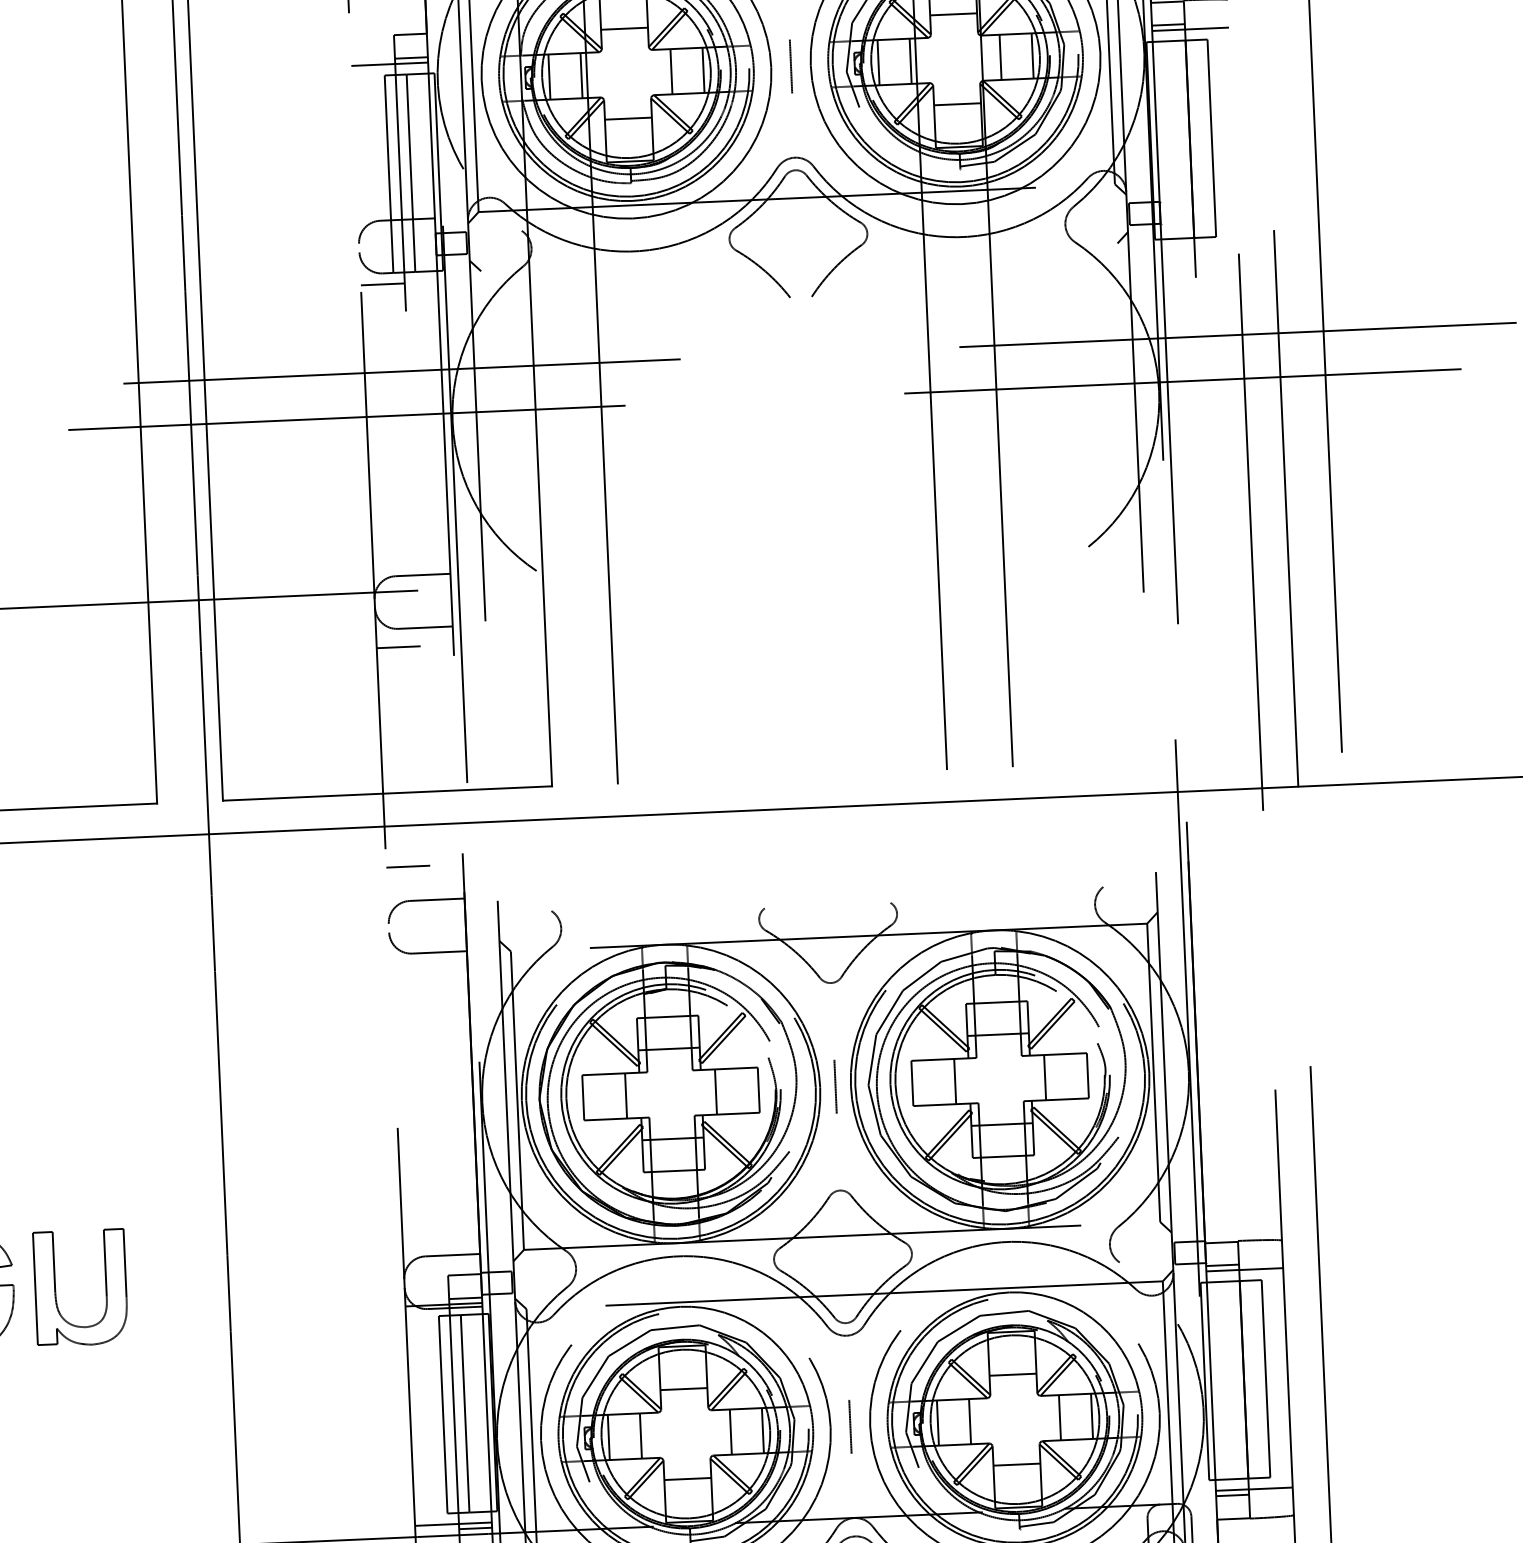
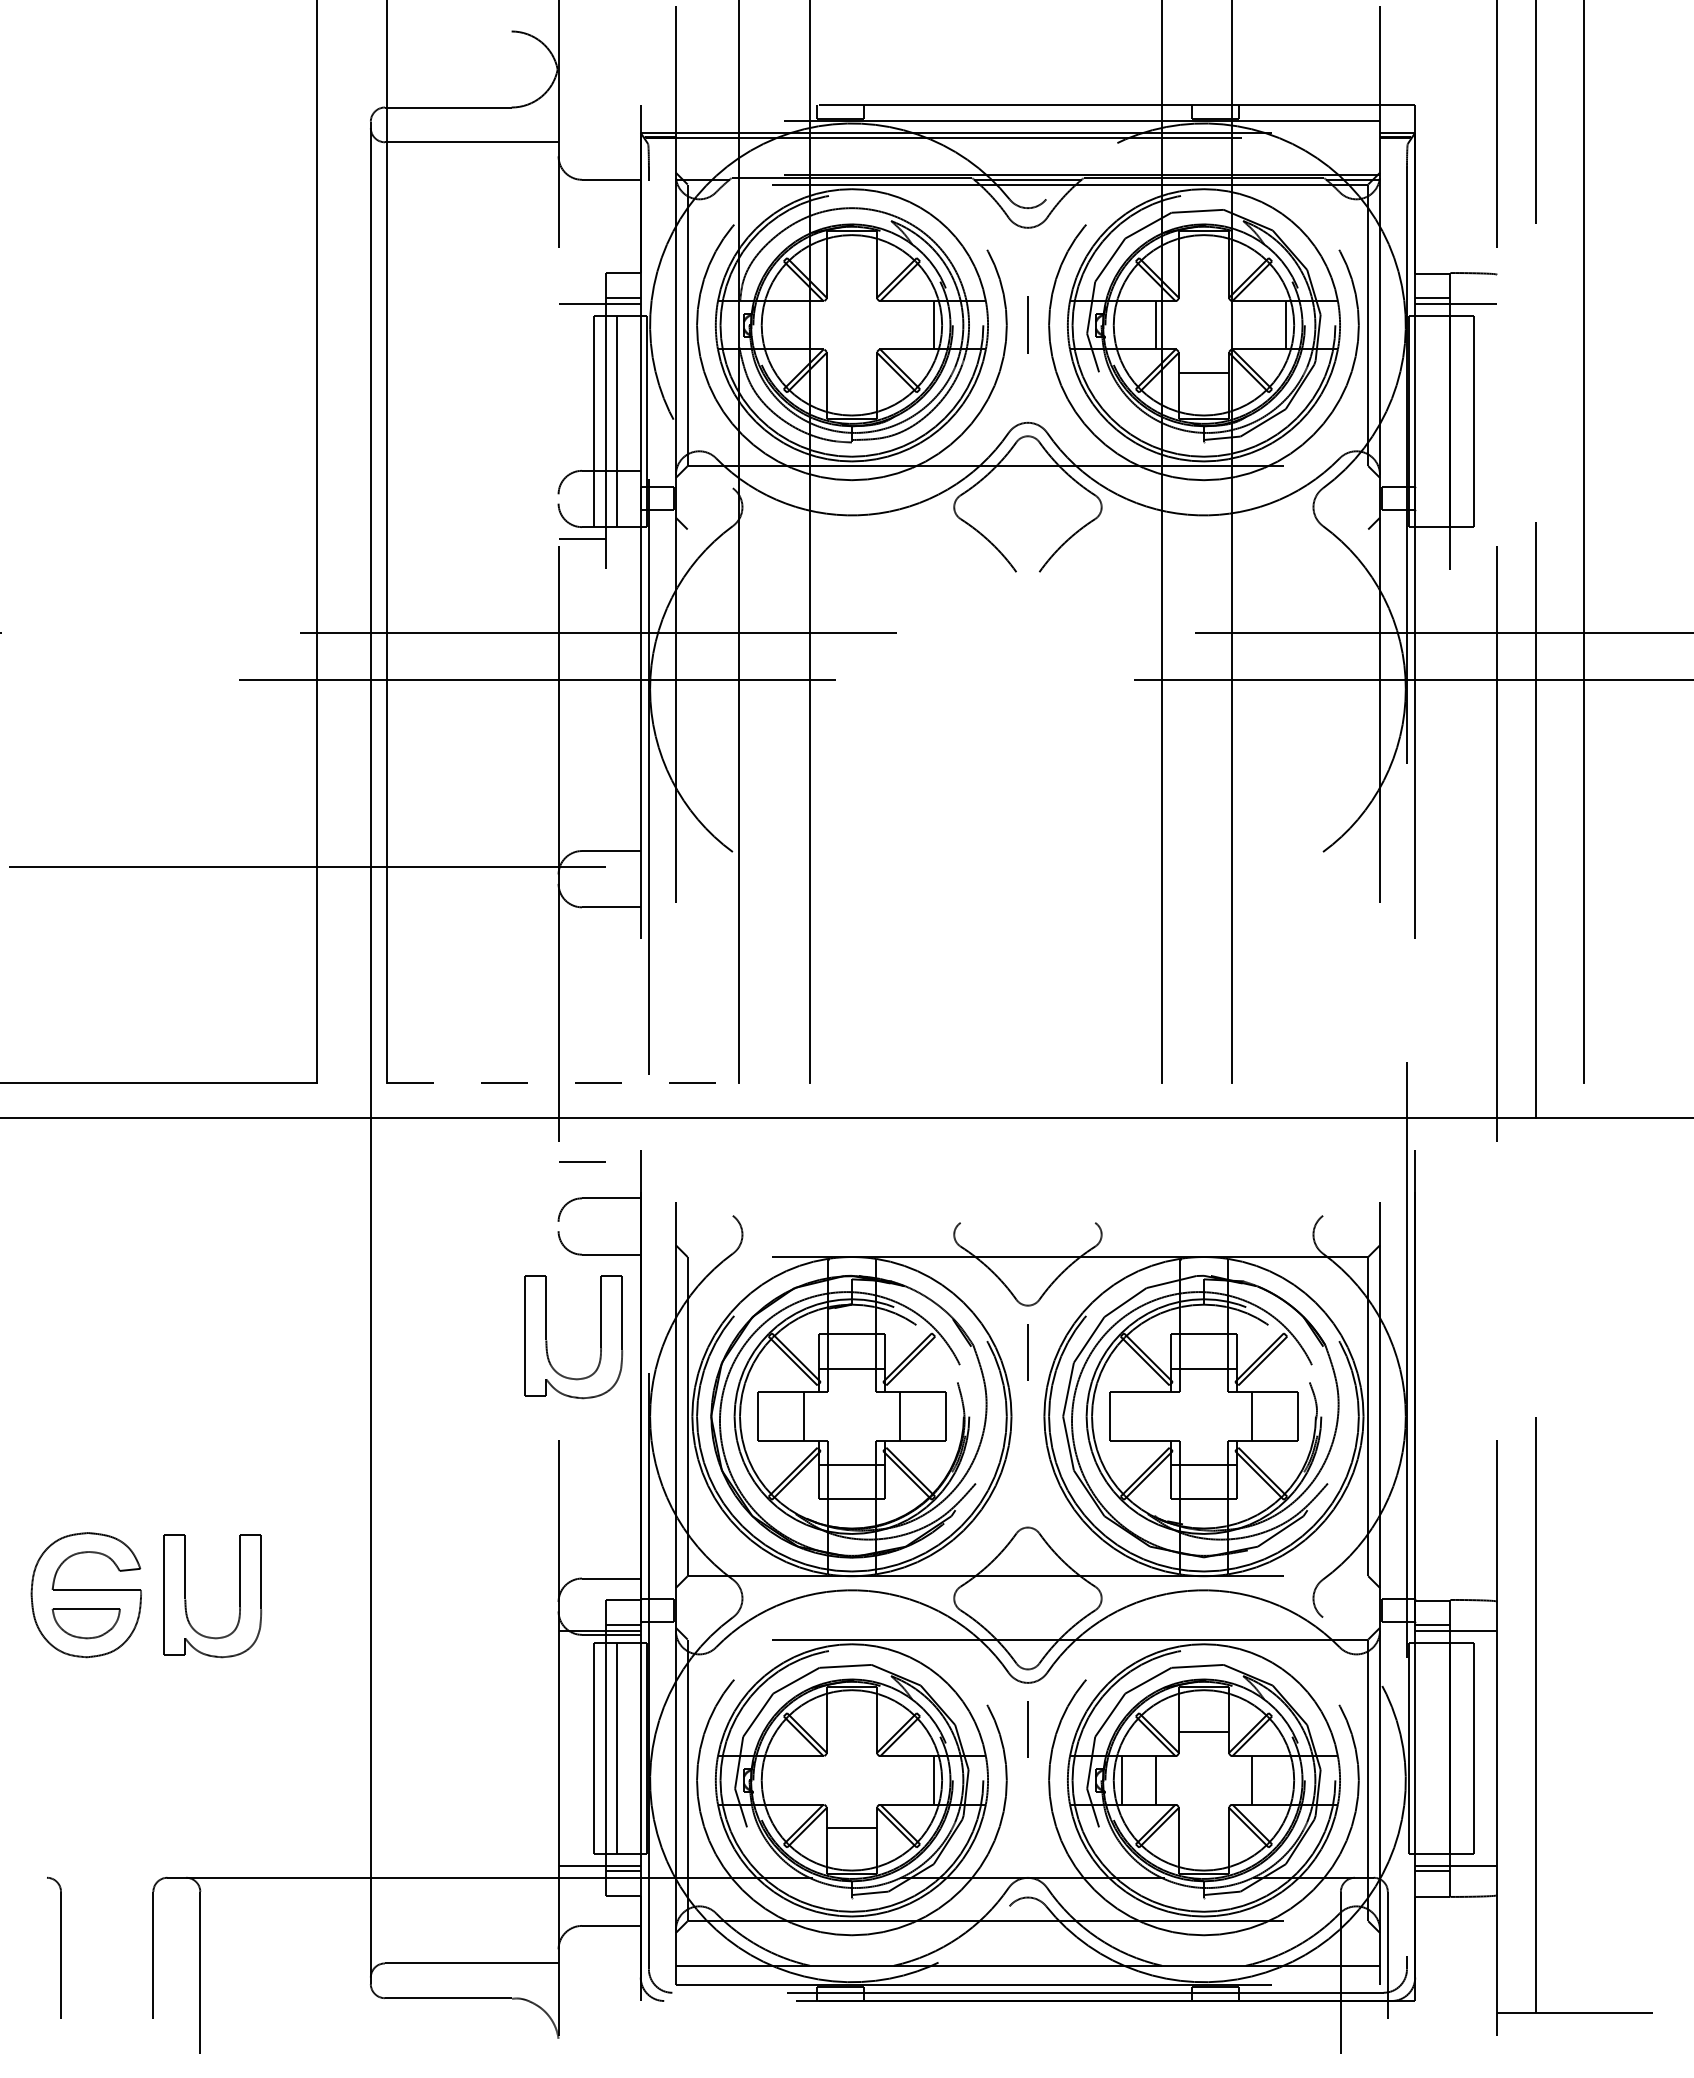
line: (953, 14) -> (1203, 277), removed
line: (624, 29) -> (851, 277), removed
line: (1000, 57) -> (1252, 325), removed
line: (878, 62) -> (1121, 325), removed
line: (671, 71) -> (900, 325), removed
line: (581, 75) -> (803, 325), removed
line: (549, 77) -> (769, 325), removed
line: (628, 118) -> (851, 373), removed
line: (398, 647) -> (581, 927), removed
line: (387, 793) -> (563, 1082), solid -> dashed
part: (383, 1035) -> (547, 1340), added
line: (954, 1081) -> (1155, 1416), removed
line: (835, 1086) -> (1027, 1352), moved
line: (683, 1389) -> (851, 1732), removed
line: (1092, 1416) -> (1286, 1780), removed
line: (850, 1427) -> (1027, 1729), moved
line: (731, 1432) -> (900, 1780), removed
line: (640, 1436) -> (803, 1780), removed
line: (608, 1437) -> (769, 1780), removed
line: (1016, 1464) -> (1203, 1828), removed

